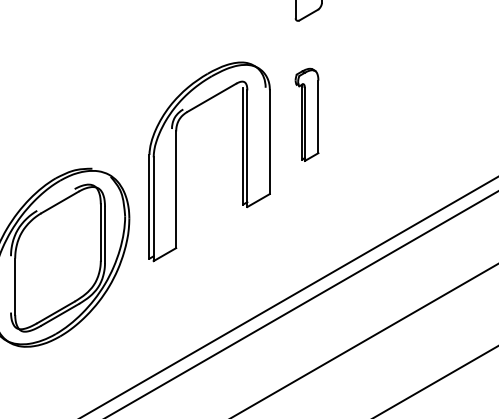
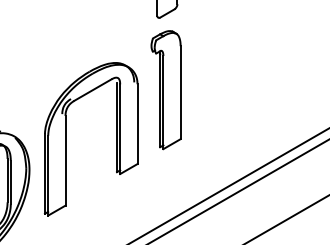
part: (306, 114) -> (165, 89), size x1.67
part: (176, 161) -> (65, 139), moved

